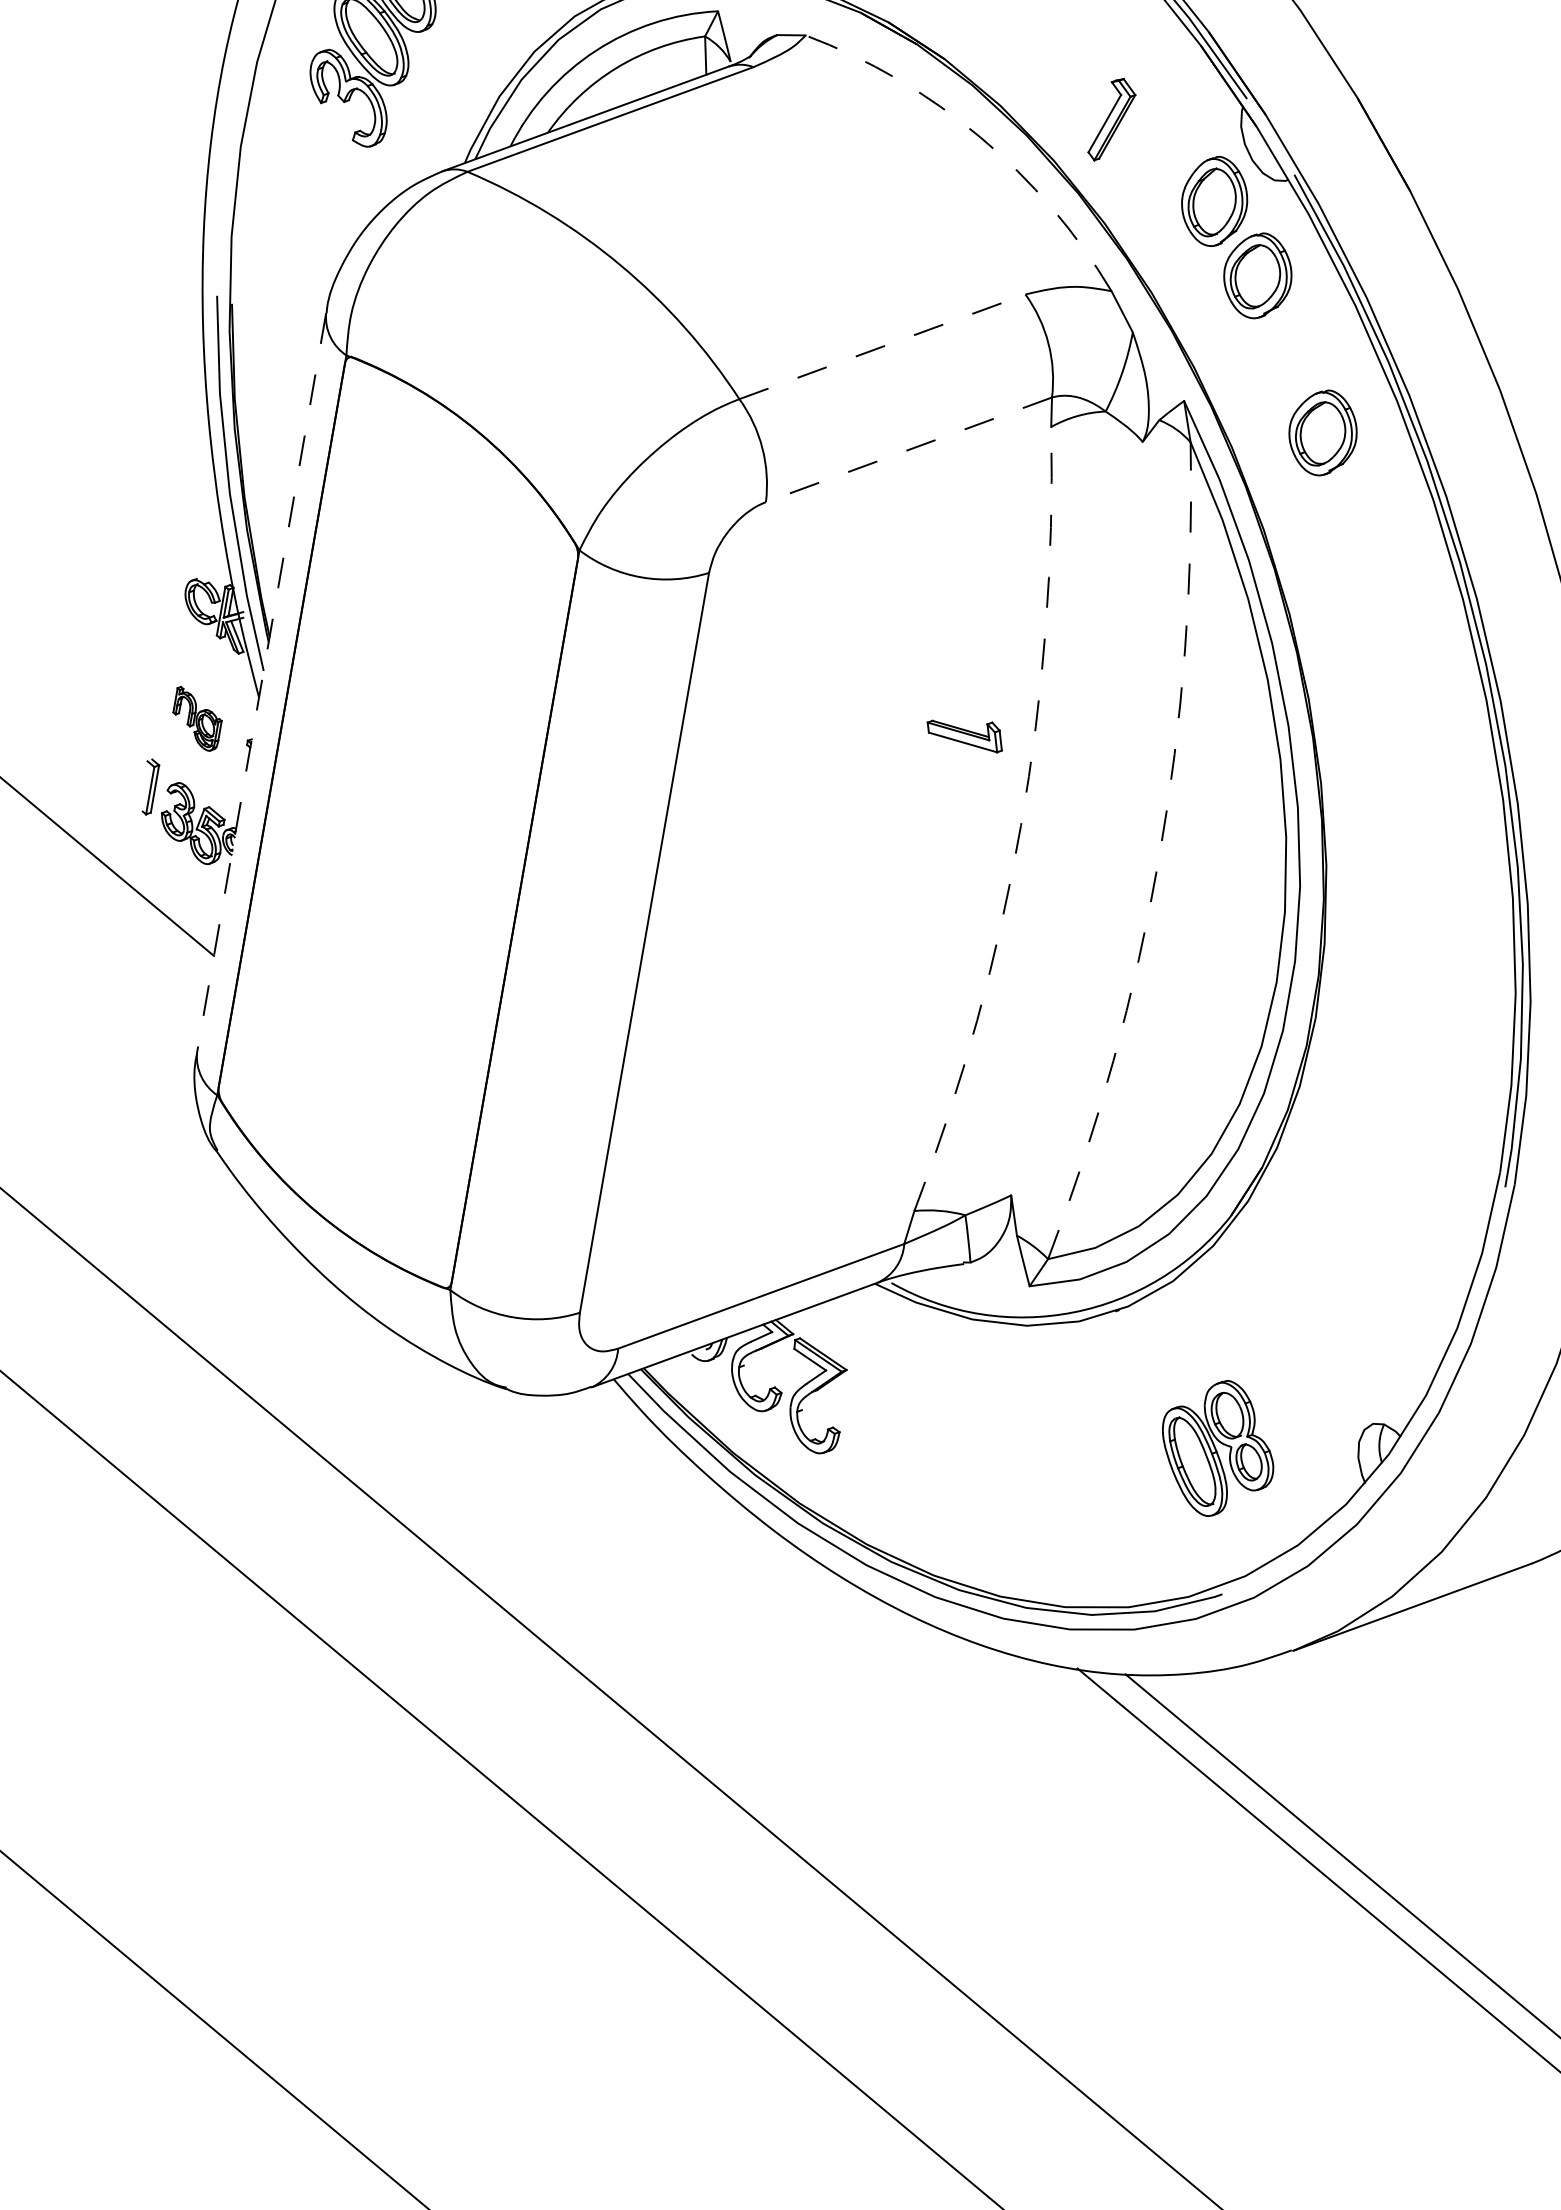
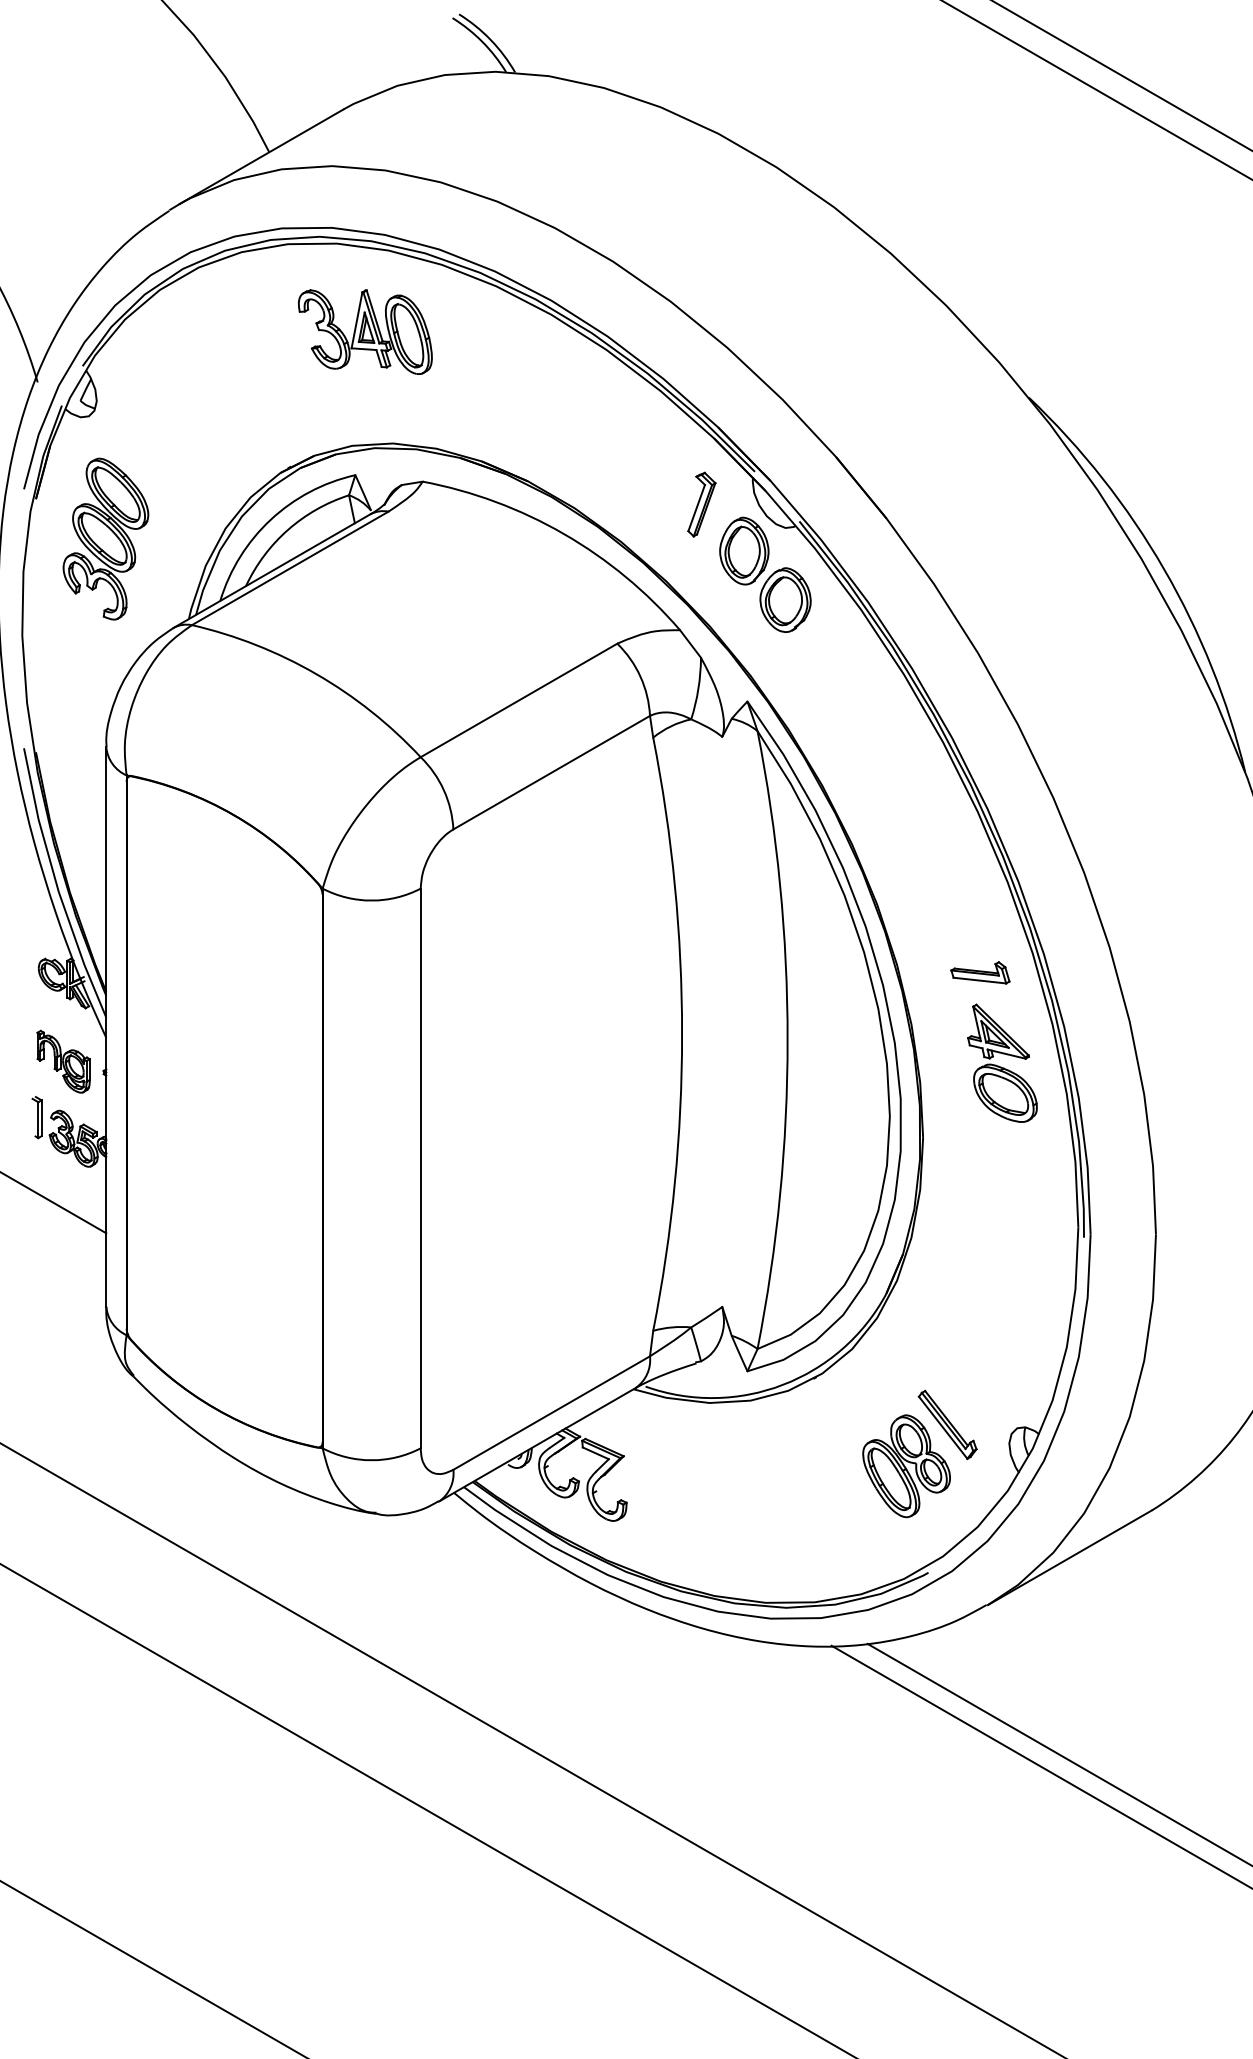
part: (1112, 119) -> (701, 504), moved
arc: (980, 137) -> (564, 534), dashed -> solid
line: (883, 347) -> (519, 700), dashed -> solid
part: (1323, 431) -> (853, 706), removed
line: (908, 449) -> (551, 772), dashed -> solid
line: (261, 683) -> (106, 1027), dashed -> solid
part: (197, 718) -> (63, 1061), size x1.43
part: (965, 731) -> (980, 972), moved
arc: (1021, 826) -> (682, 1034), dashed -> solid
arc: (1158, 858) -> (787, 1040), dashed -> solid
part: (1437, 936) -> (1002, 1062), added
part: (1281, 1402) -> (947, 1424), added

